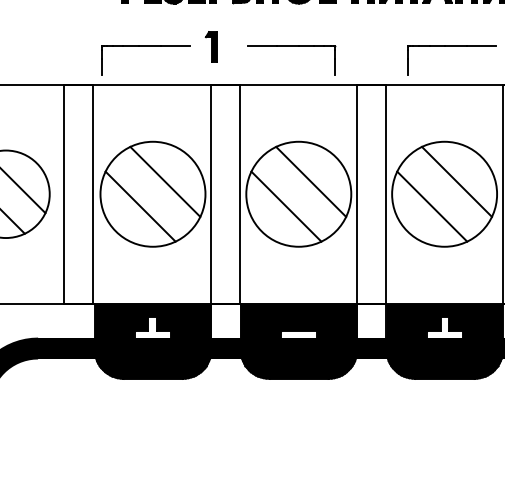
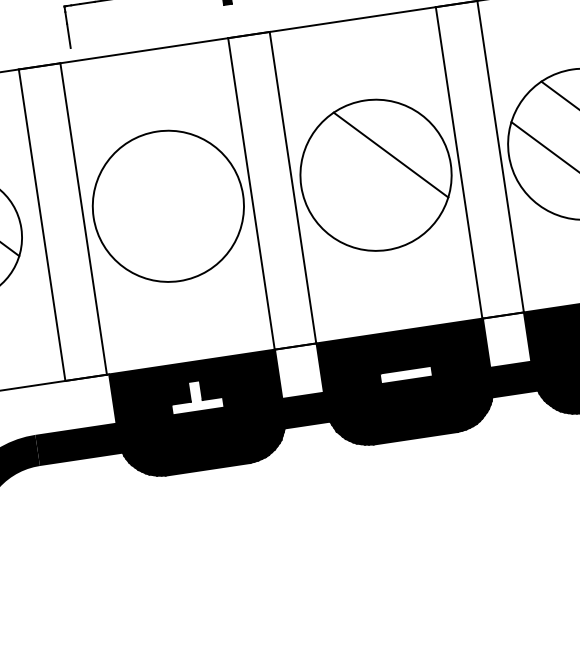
line: (165, 181) -> (183, 185), removed
line: (140, 206) -> (153, 226), removed
line: (286, 206) -> (361, 195), removed

